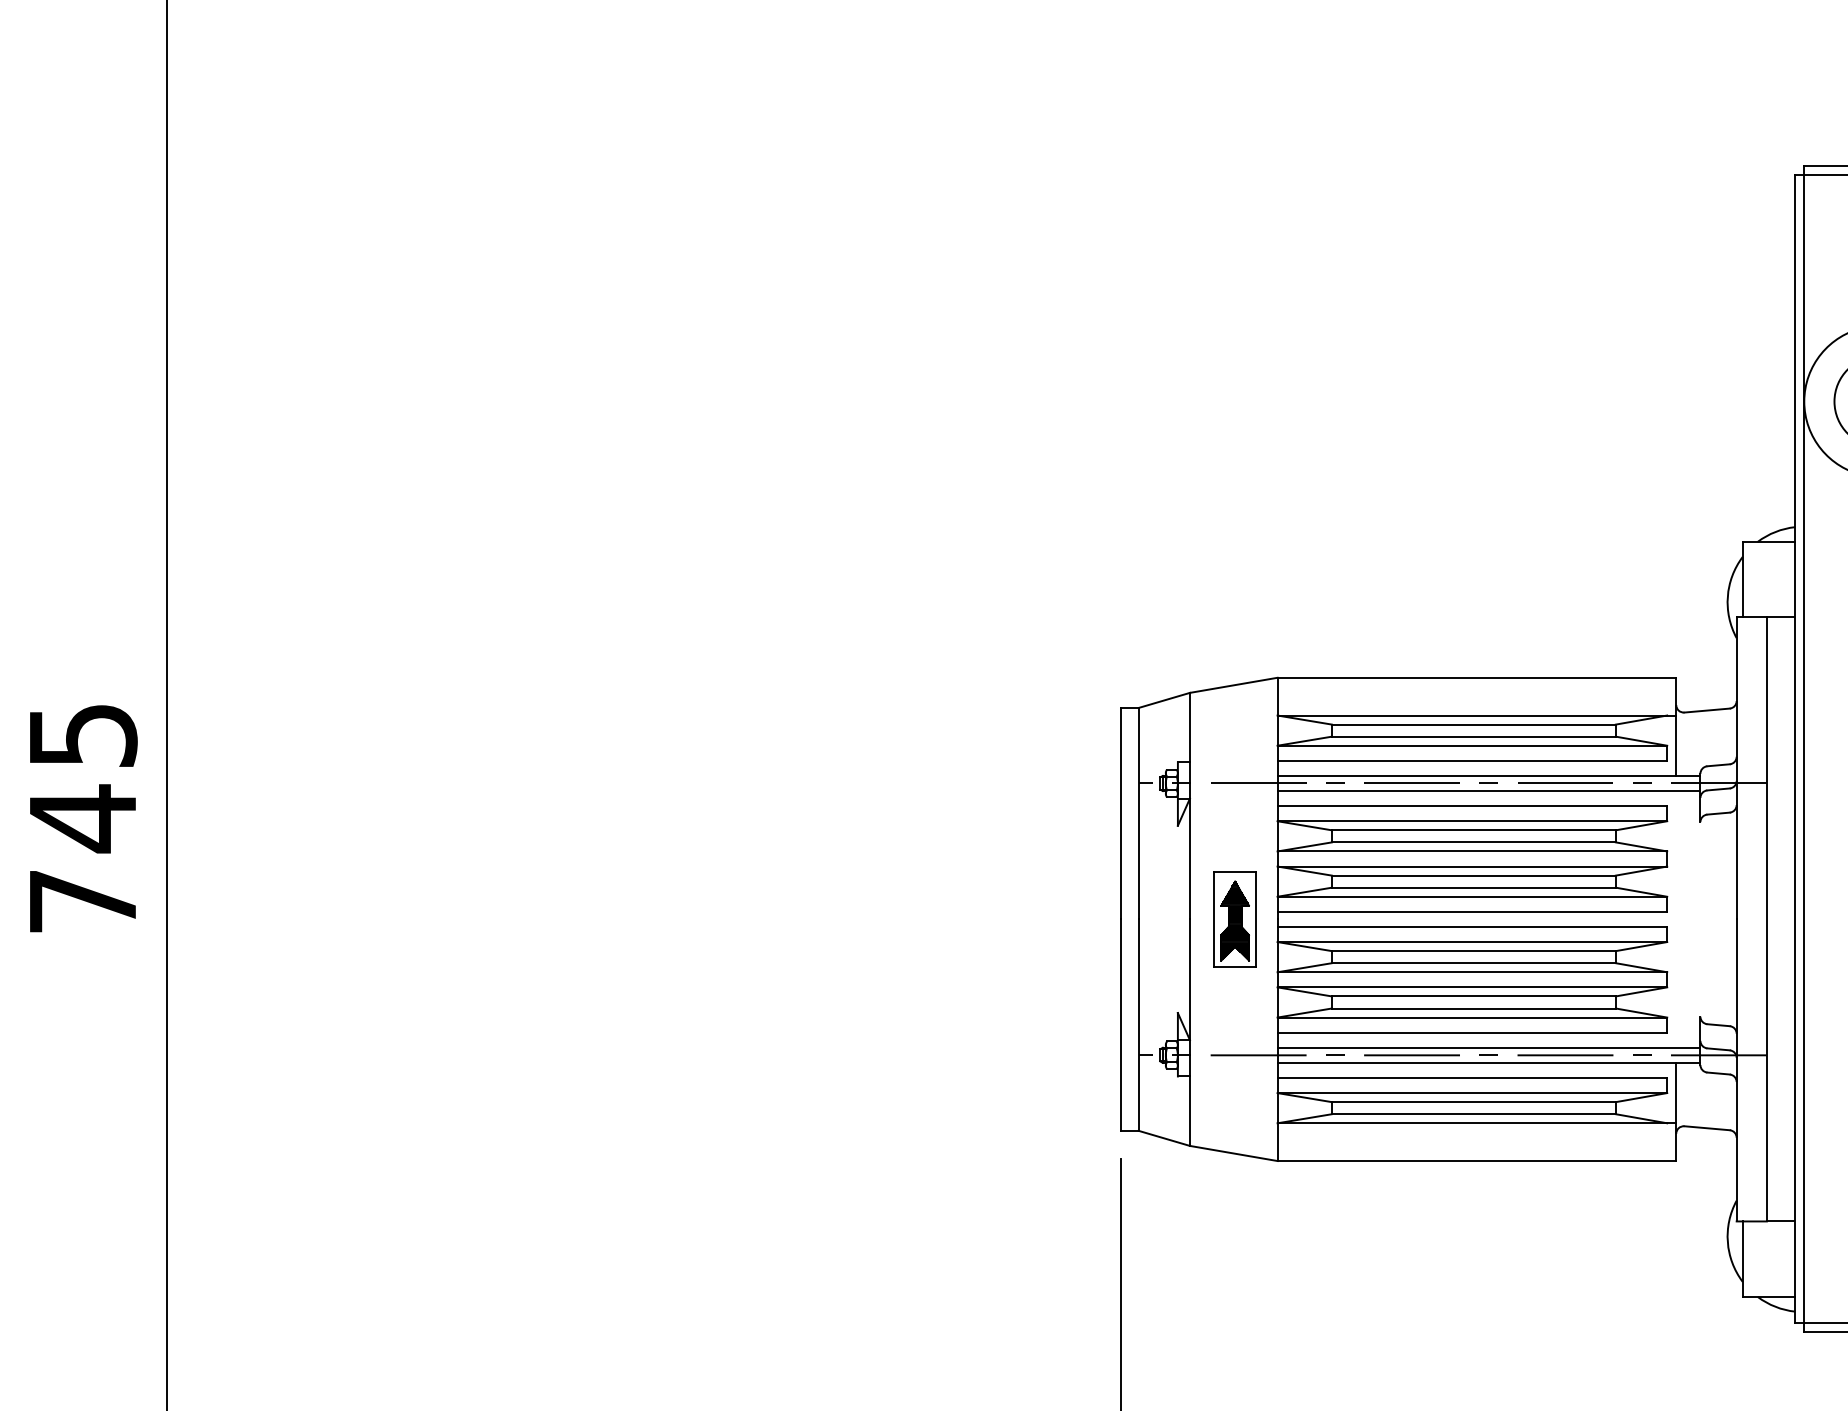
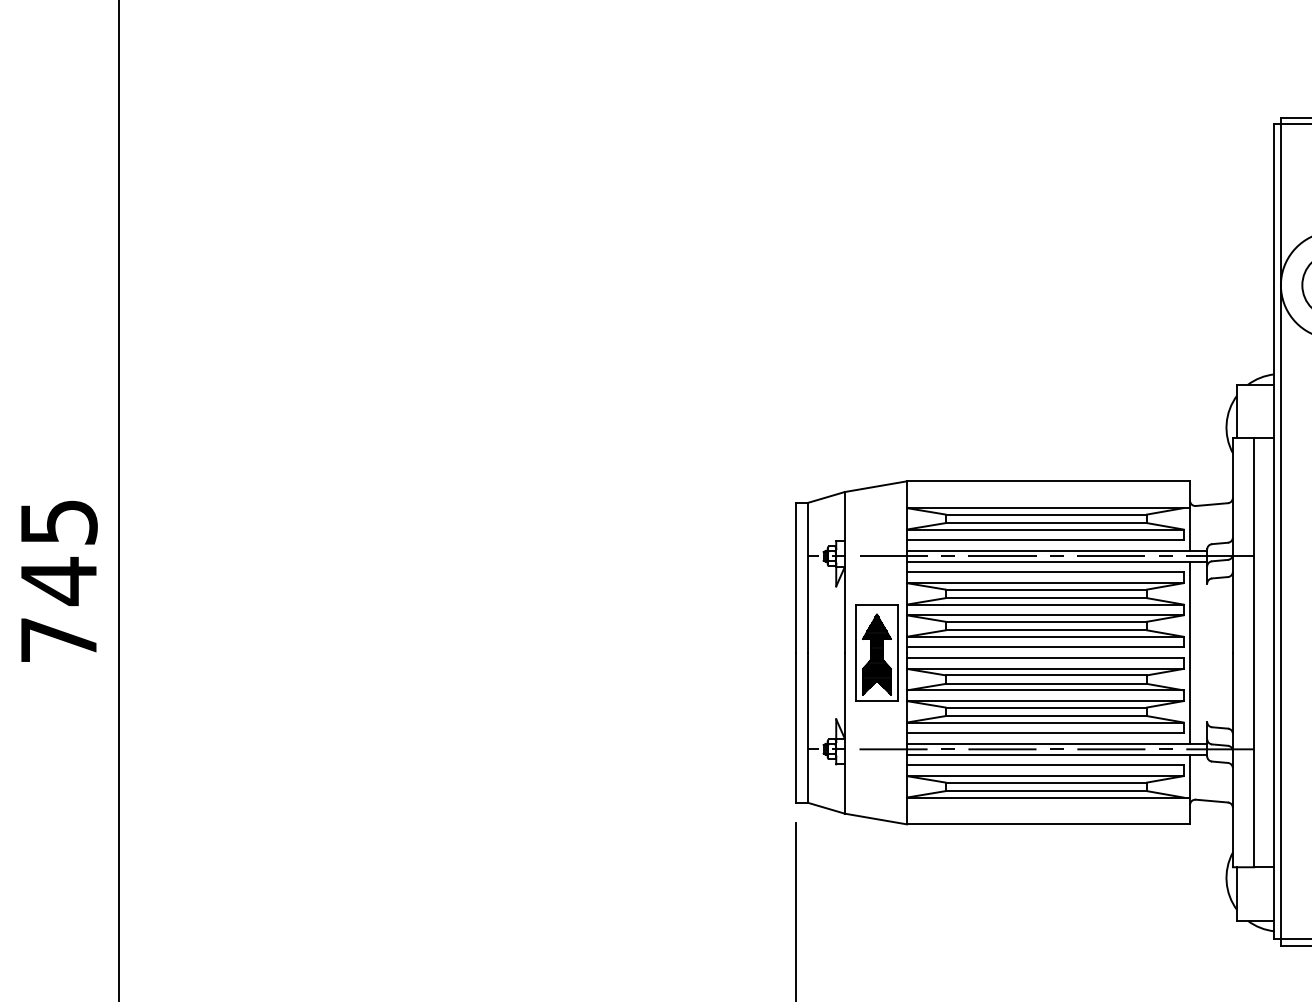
part: (1234, 918) -> (876, 652), size x1.43
line: (1676, 919) -> (1190, 652), added

